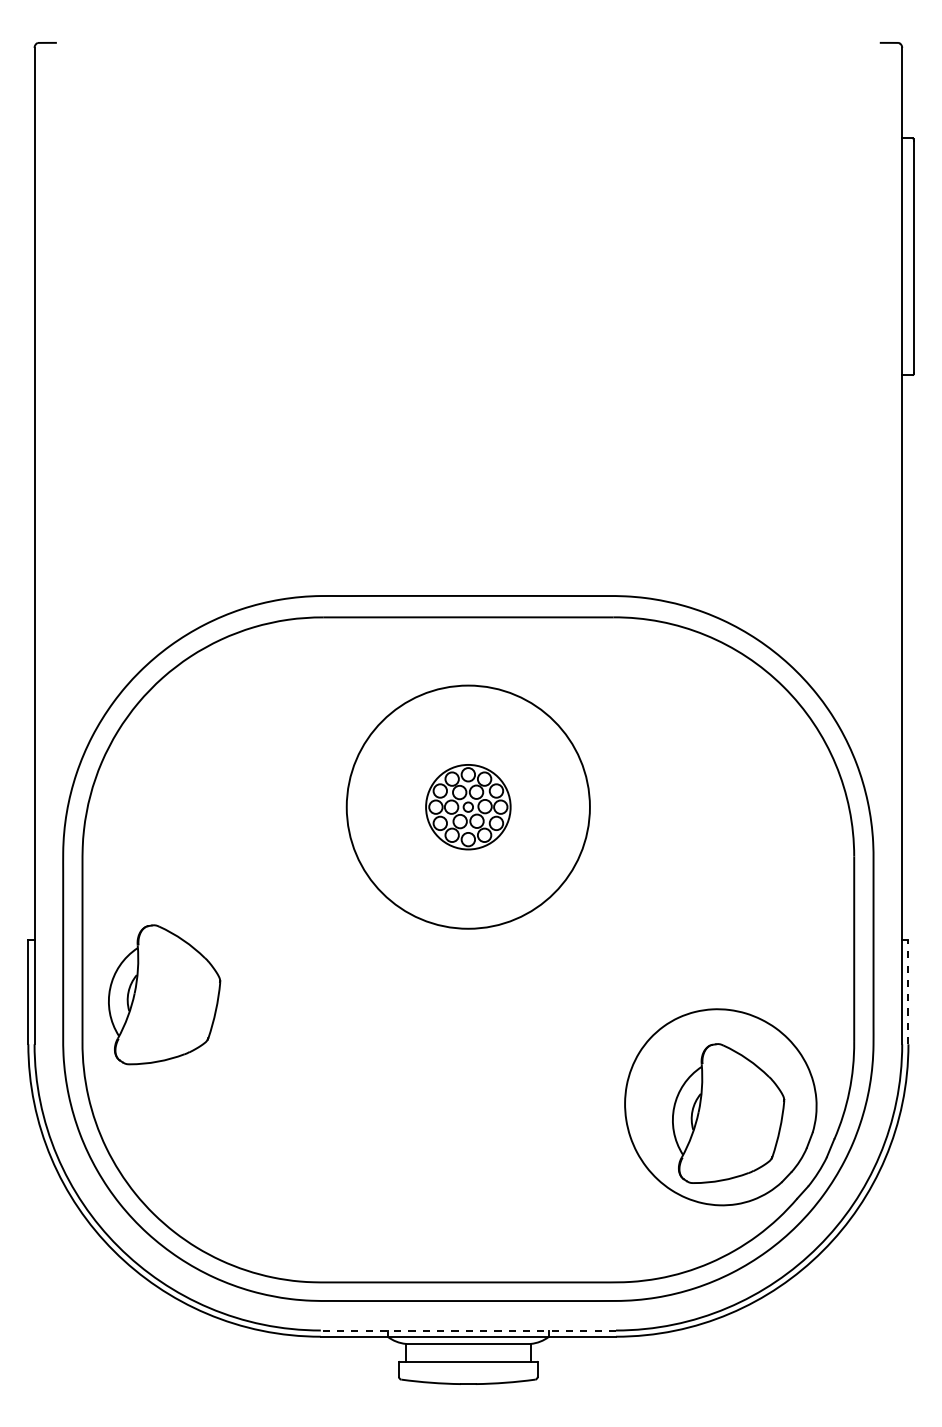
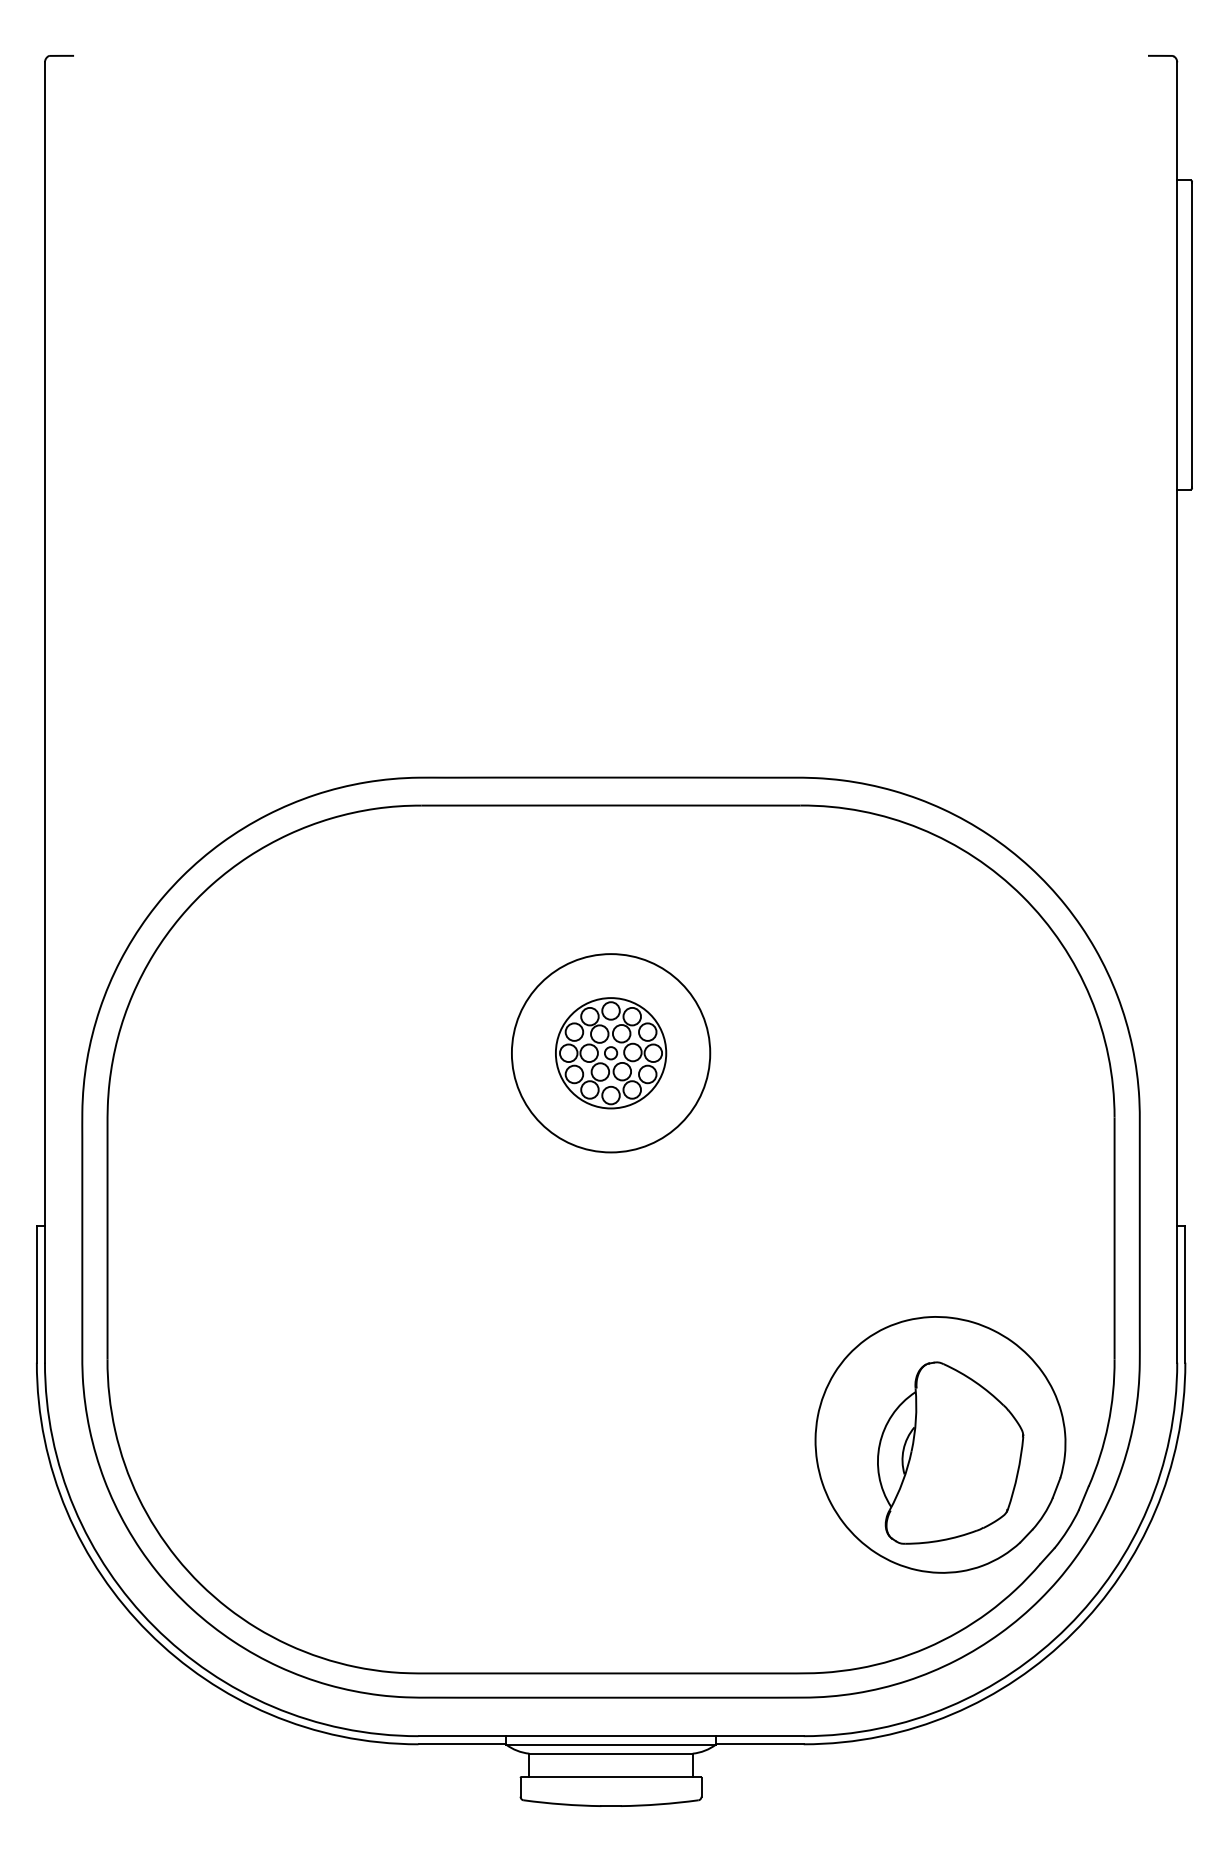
circle: (467, 807) -> (610, 1053), size x0.62
line: (908, 991) -> (1185, 1293), dashed -> solid
part: (164, 994) -> (214, 1297), removed
line: (468, 1330) -> (611, 1736), dashed -> solid

